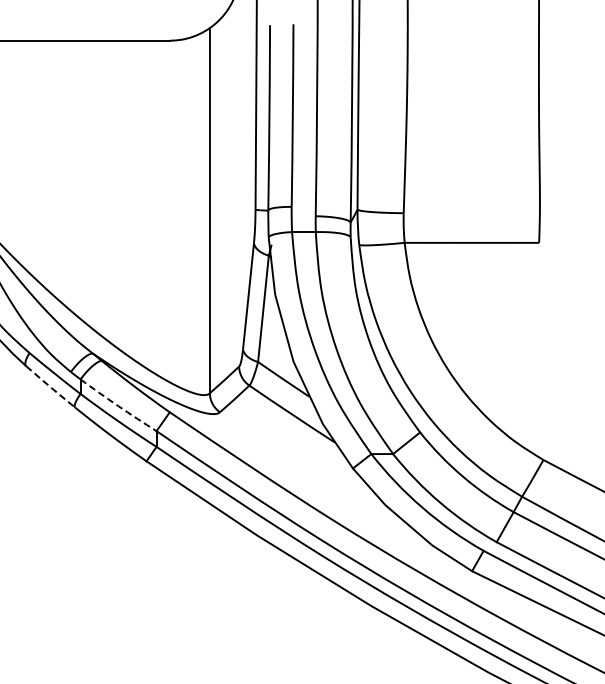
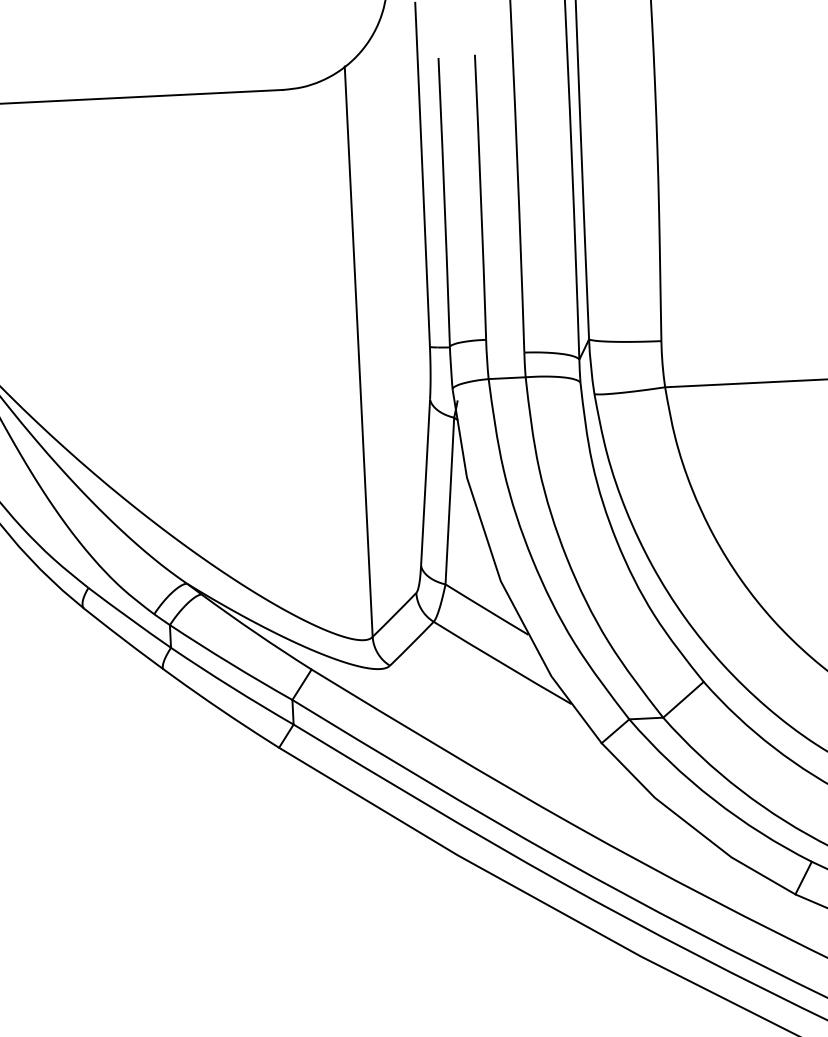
line: (50, 387) -> (123, 639), dashed -> solid
arc: (118, 405) -> (231, 662), dashed -> solid

